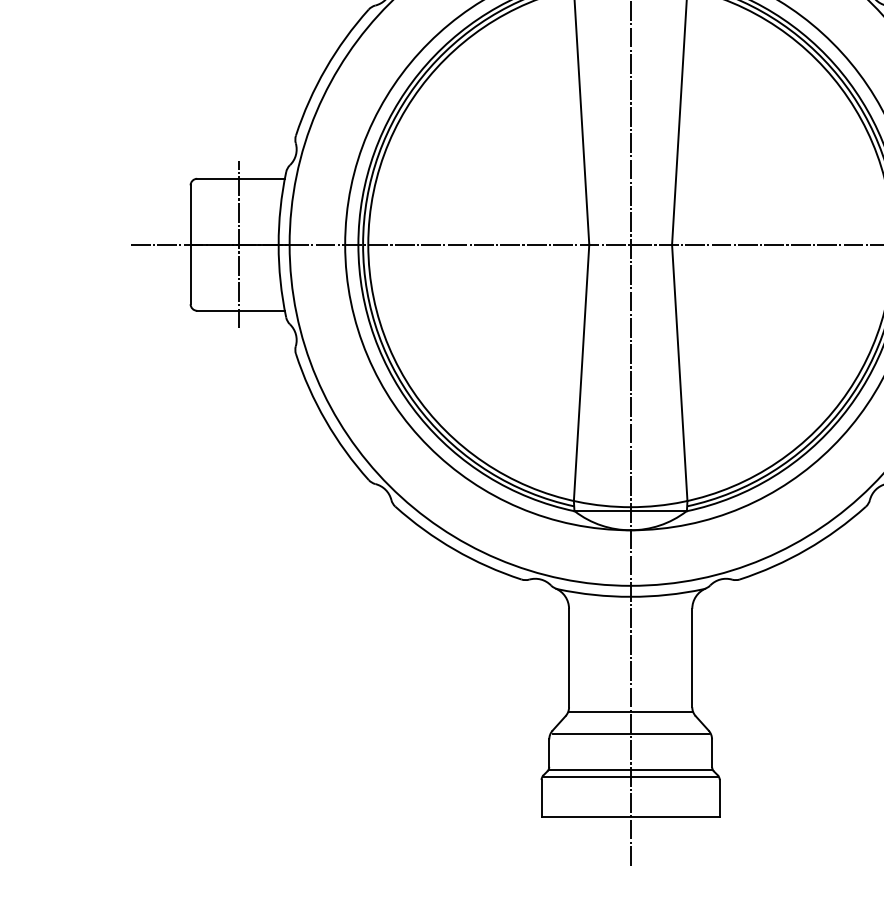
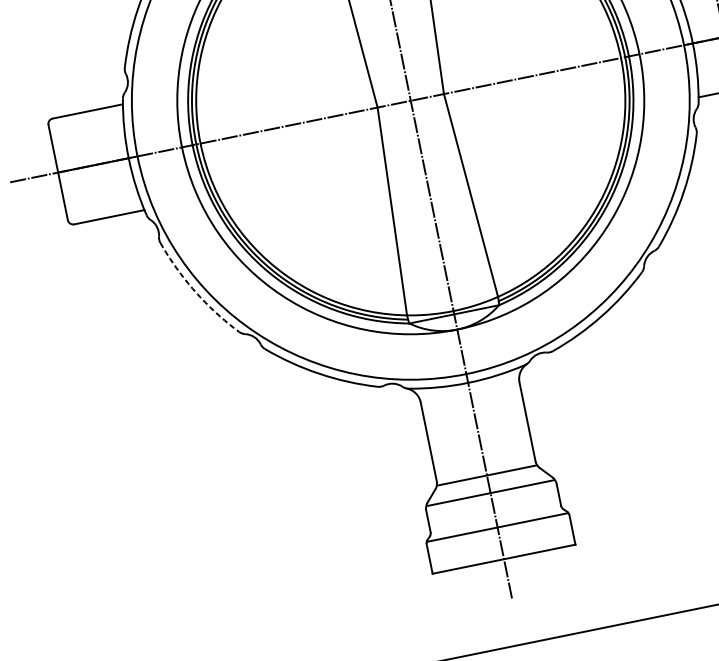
line: (239, 244) -> (97, 164), removed
arc: (325, 420) -> (194, 291), solid -> dashed
line: (630, 769) -> (496, 521), removed

